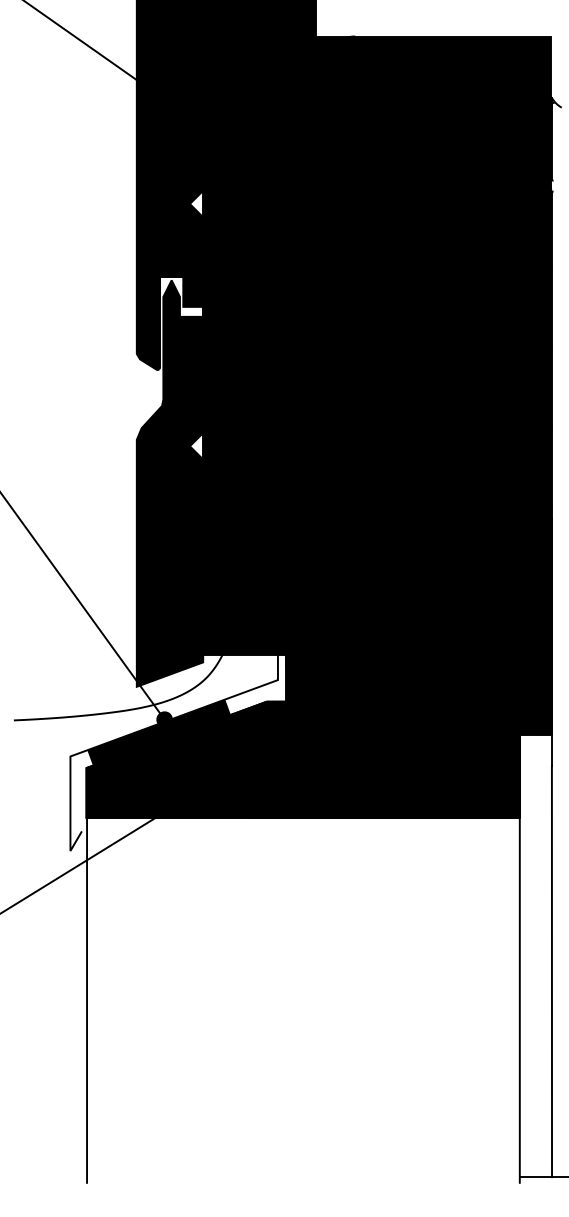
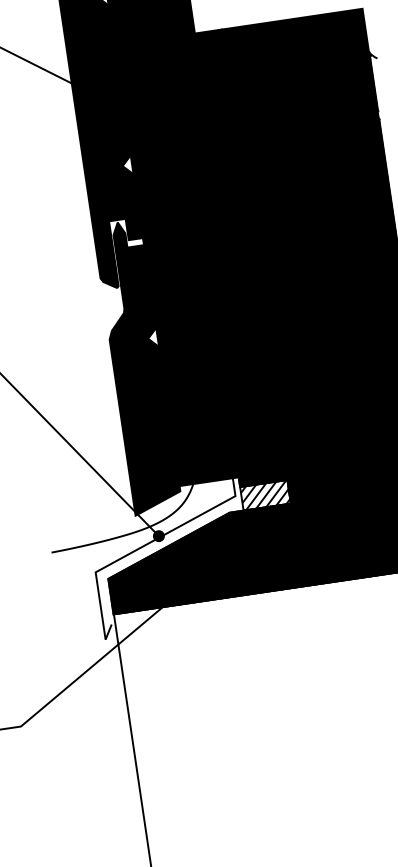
fill: (319, 684) -> (265, 494), removed
fill: (158, 732) -> (155, 546), removed

